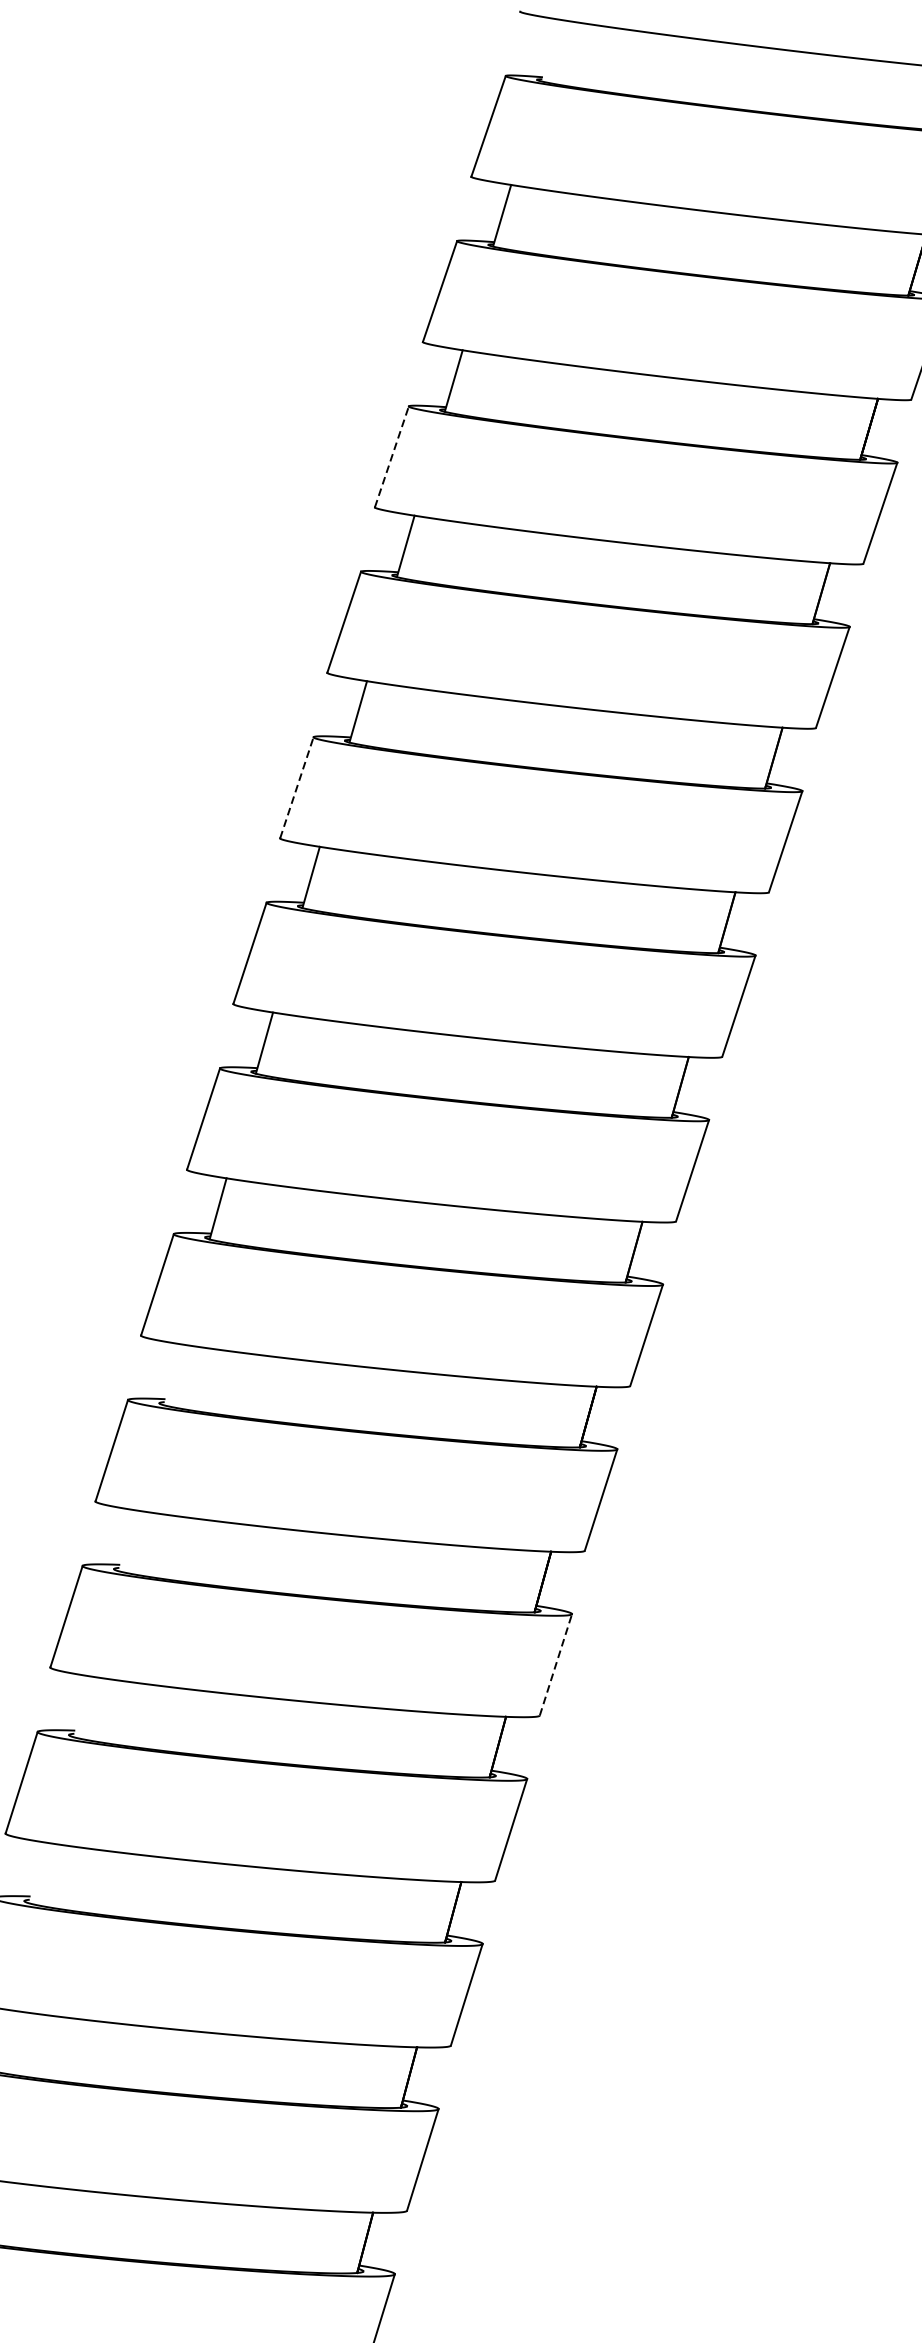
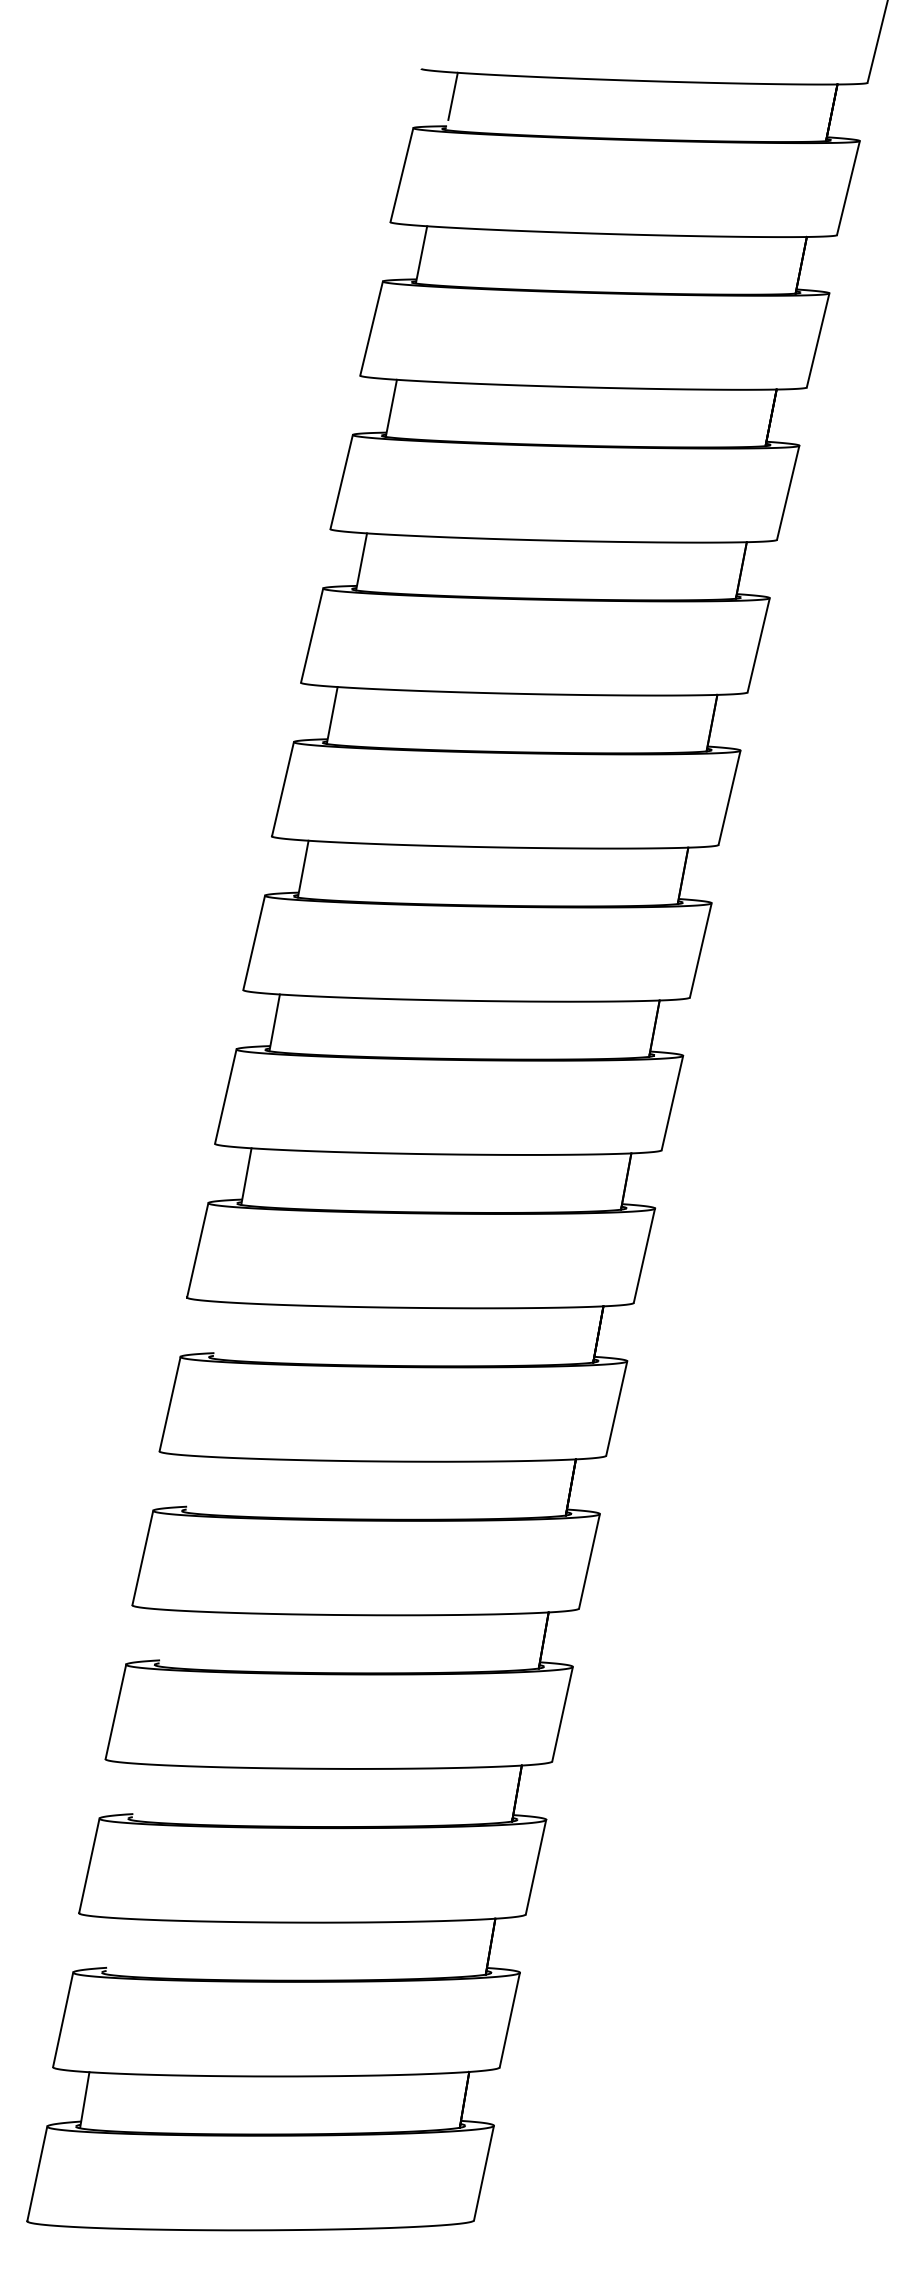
line: (551, 44) -> (452, 95), added
line: (391, 456) -> (341, 481), dashed -> solid
line: (297, 787) -> (283, 788), dashed -> solid
line: (556, 1663) -> (589, 1560), dashed -> solid

